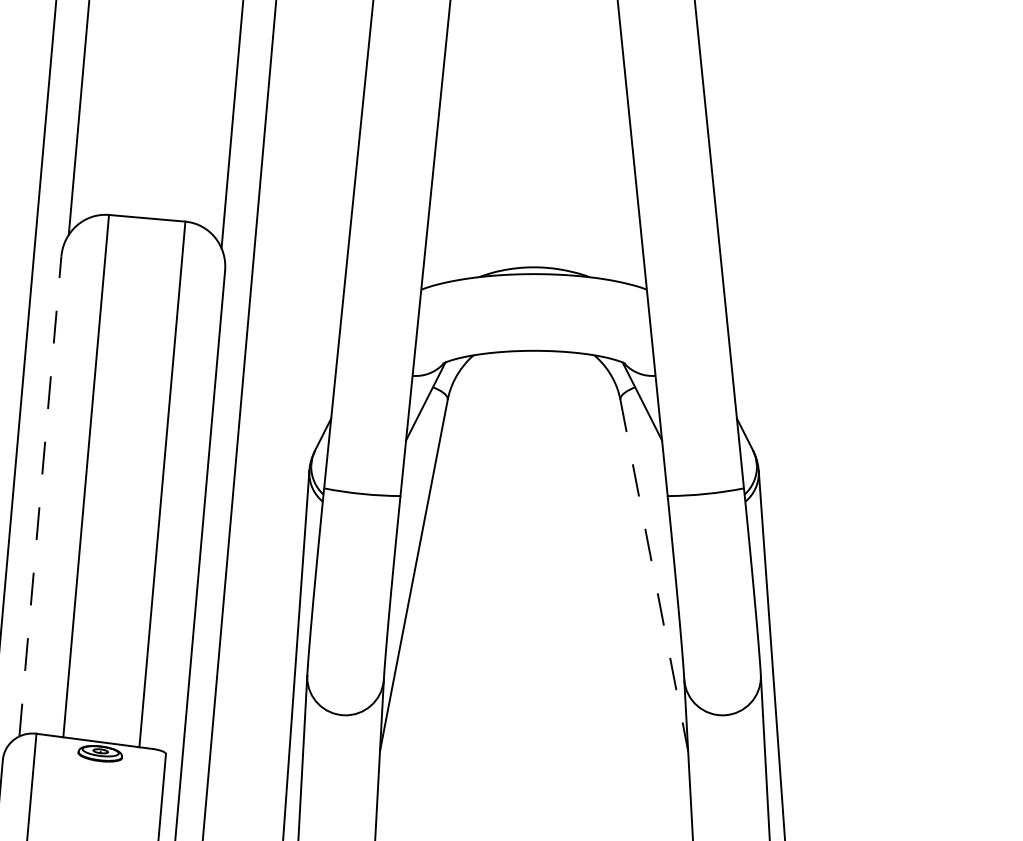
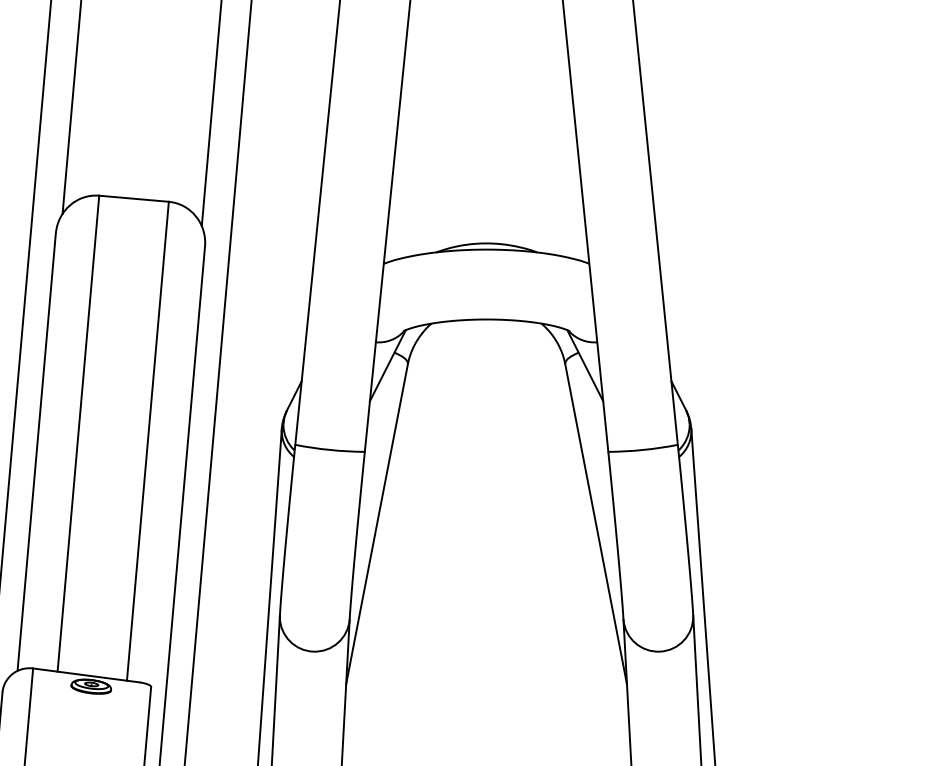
line: (40, 496) -> (36, 452), dashed -> solid
line: (654, 575) -> (596, 524), dashed -> solid

